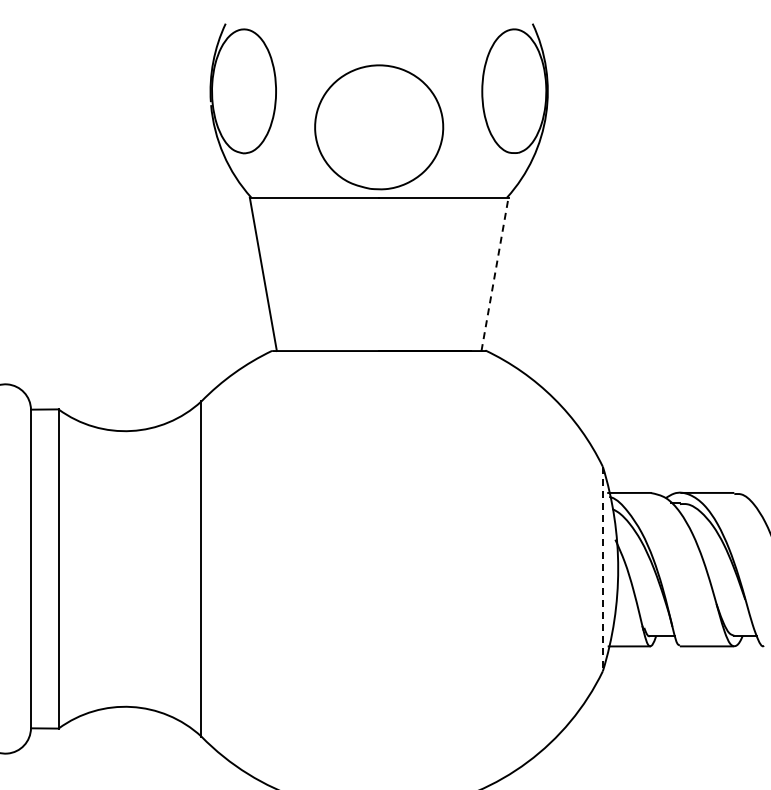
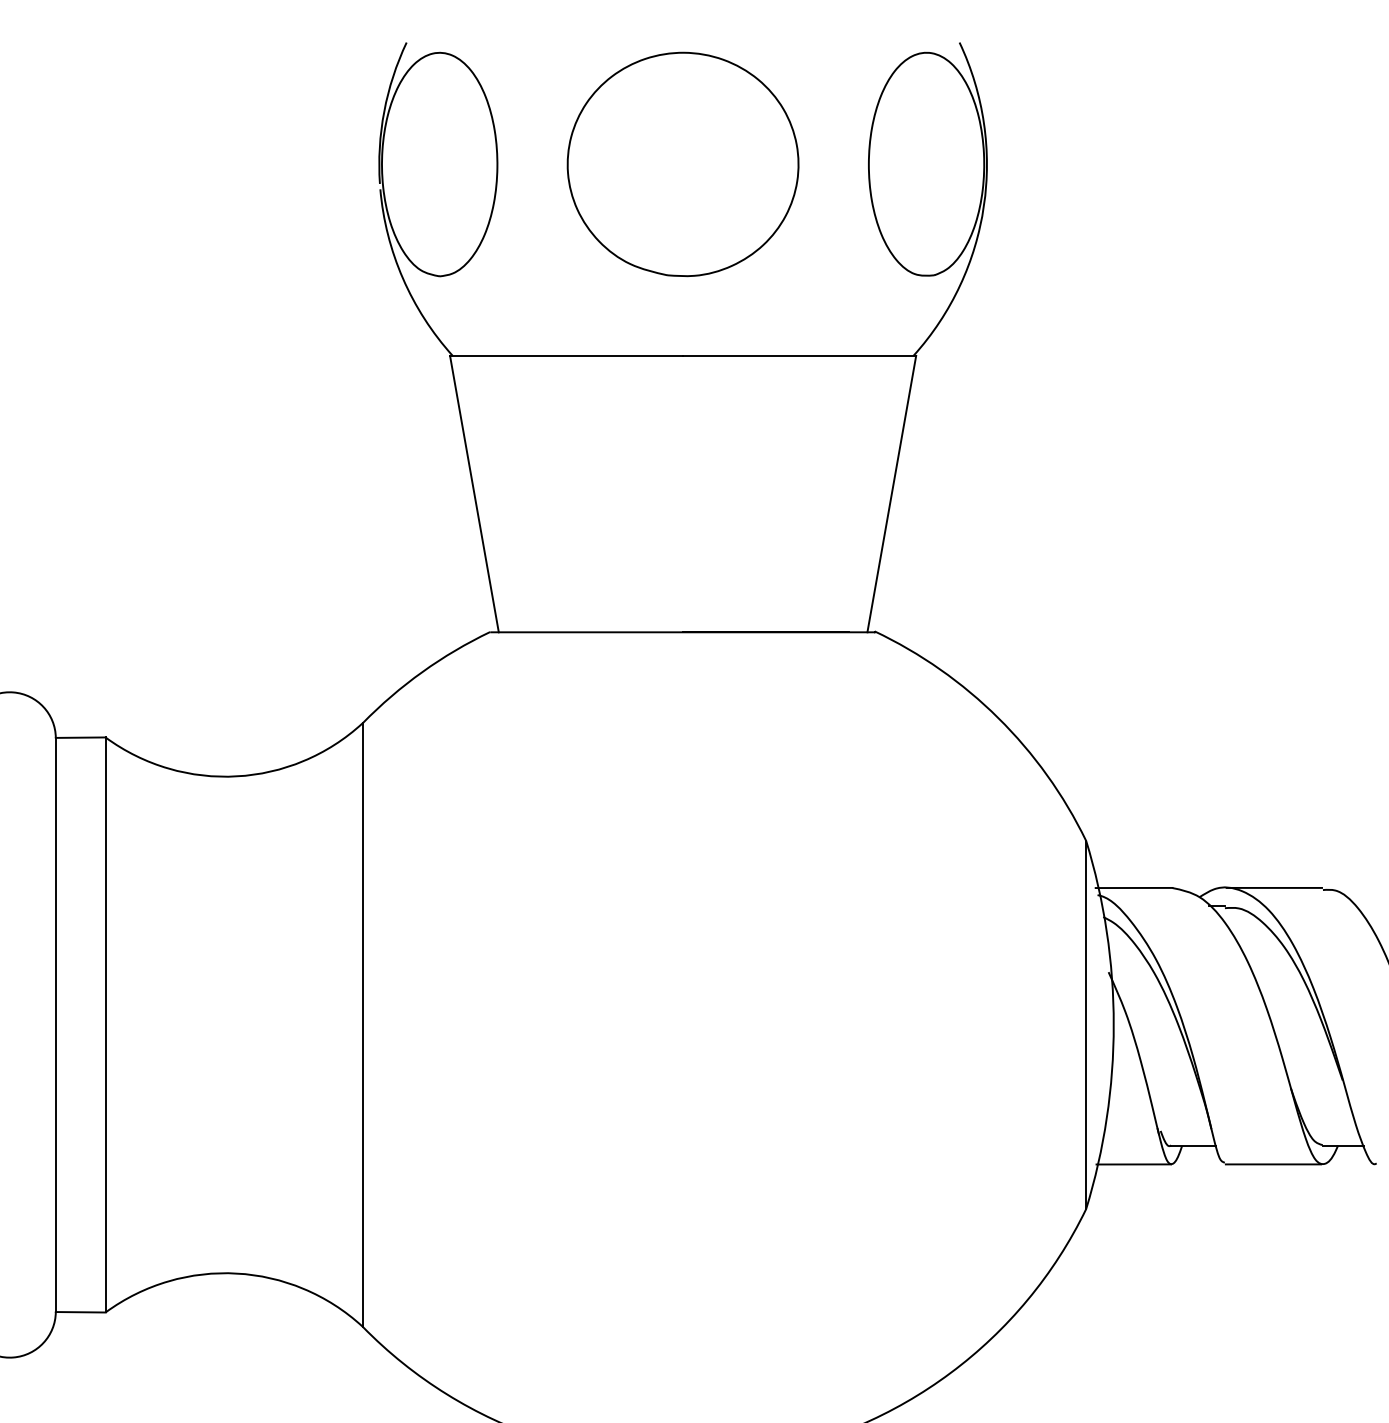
part: (379, 127) -> (683, 164), moved
line: (495, 274) -> (892, 494), dashed -> solid
line: (602, 569) -> (1085, 1025), dashed -> solid

